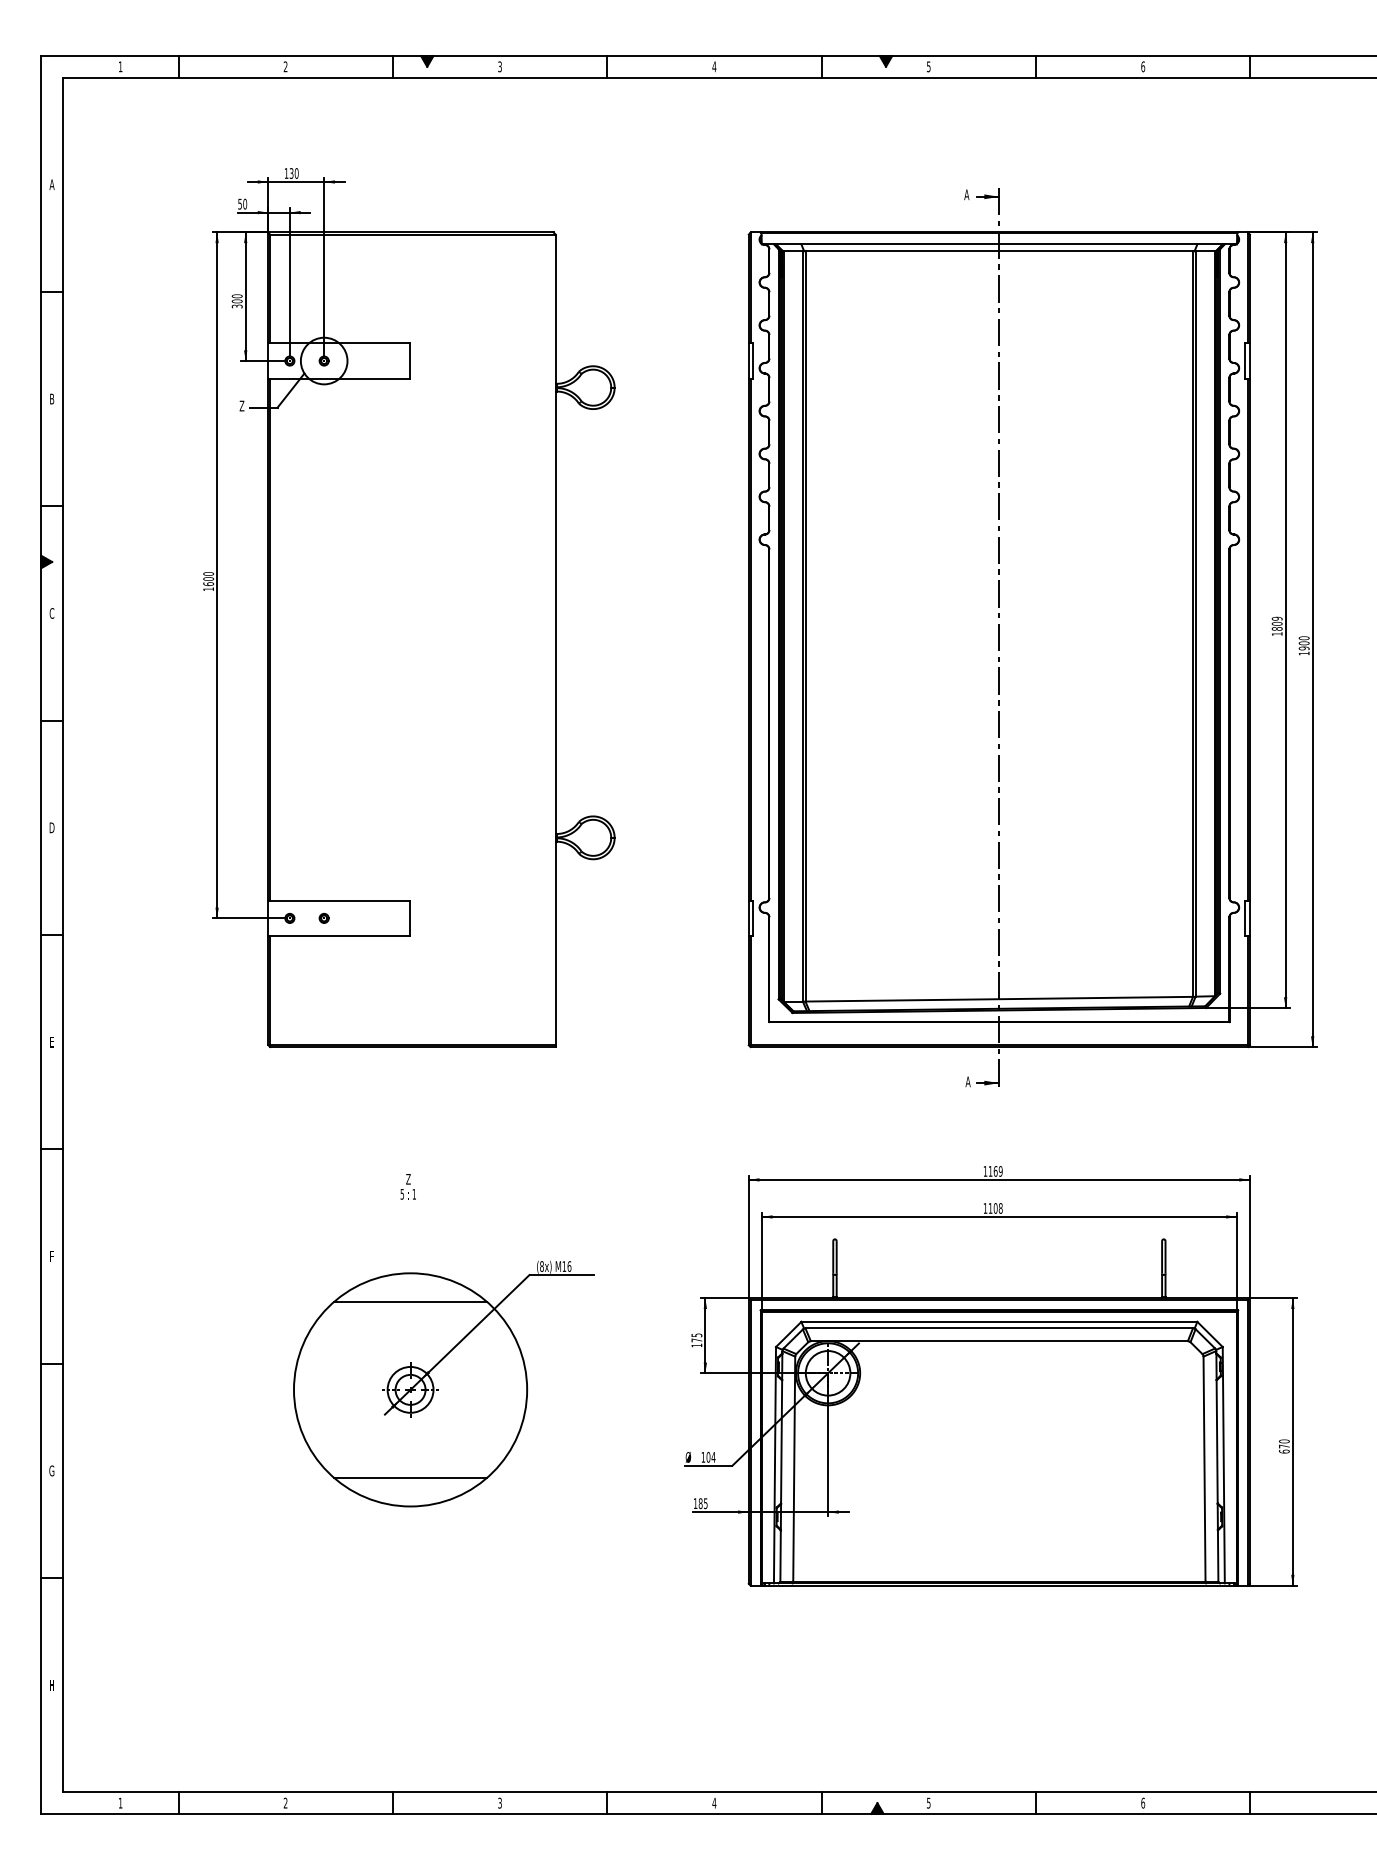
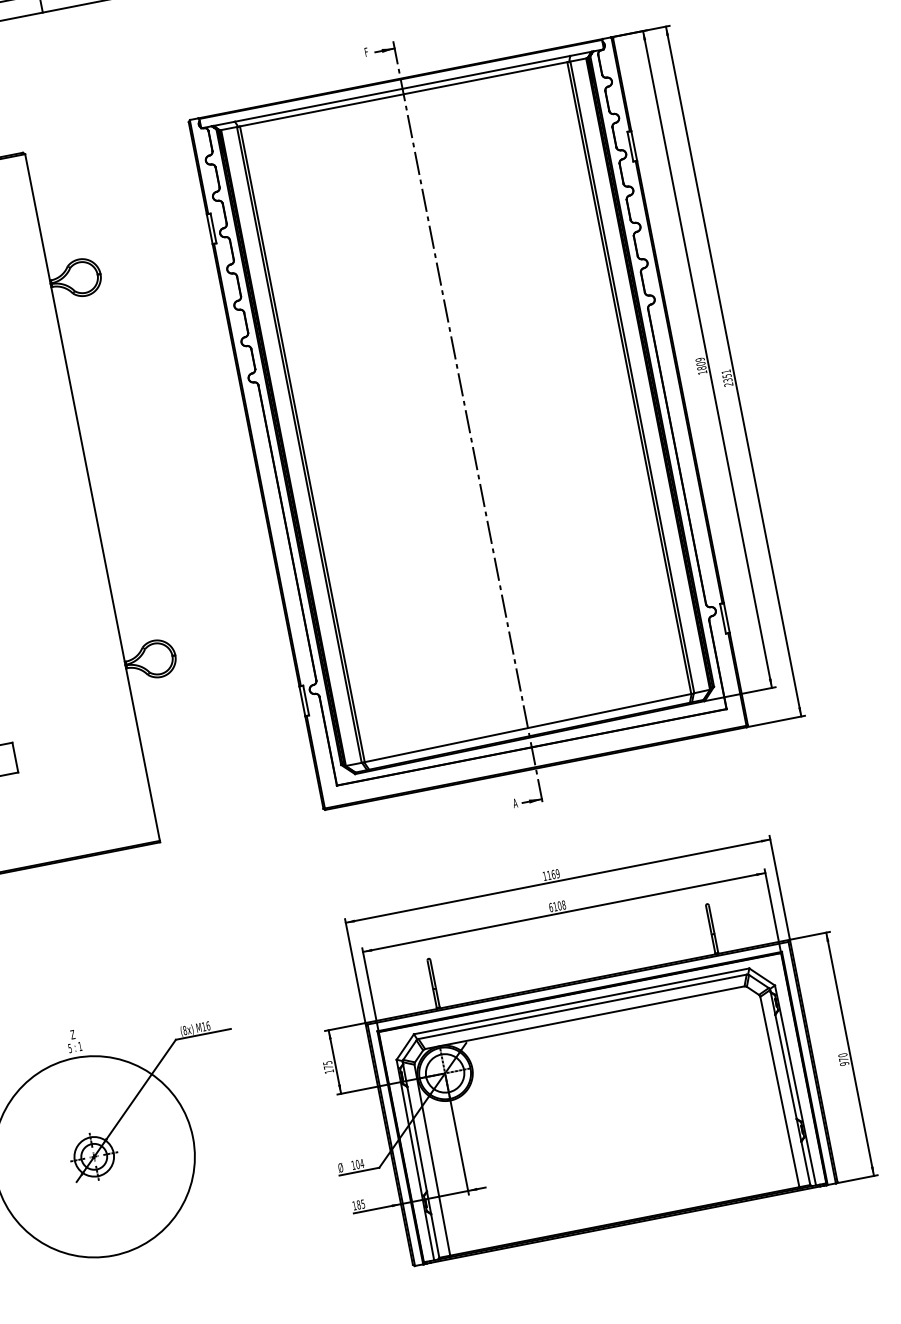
text: (966, 194) -> (366, 52), A -> F
text: (1303, 645) -> (726, 377), 1900 -> 2351
text: (407, 1186) -> (73, 1040), moved
text: (985, 1208) -> (551, 907), 1108 -> 6108
line: (410, 1302) -> (79, 1082), removed
text: (1284, 1451) -> (844, 1063), 670 -> 970
line: (410, 1477) -> (108, 1231), removed

